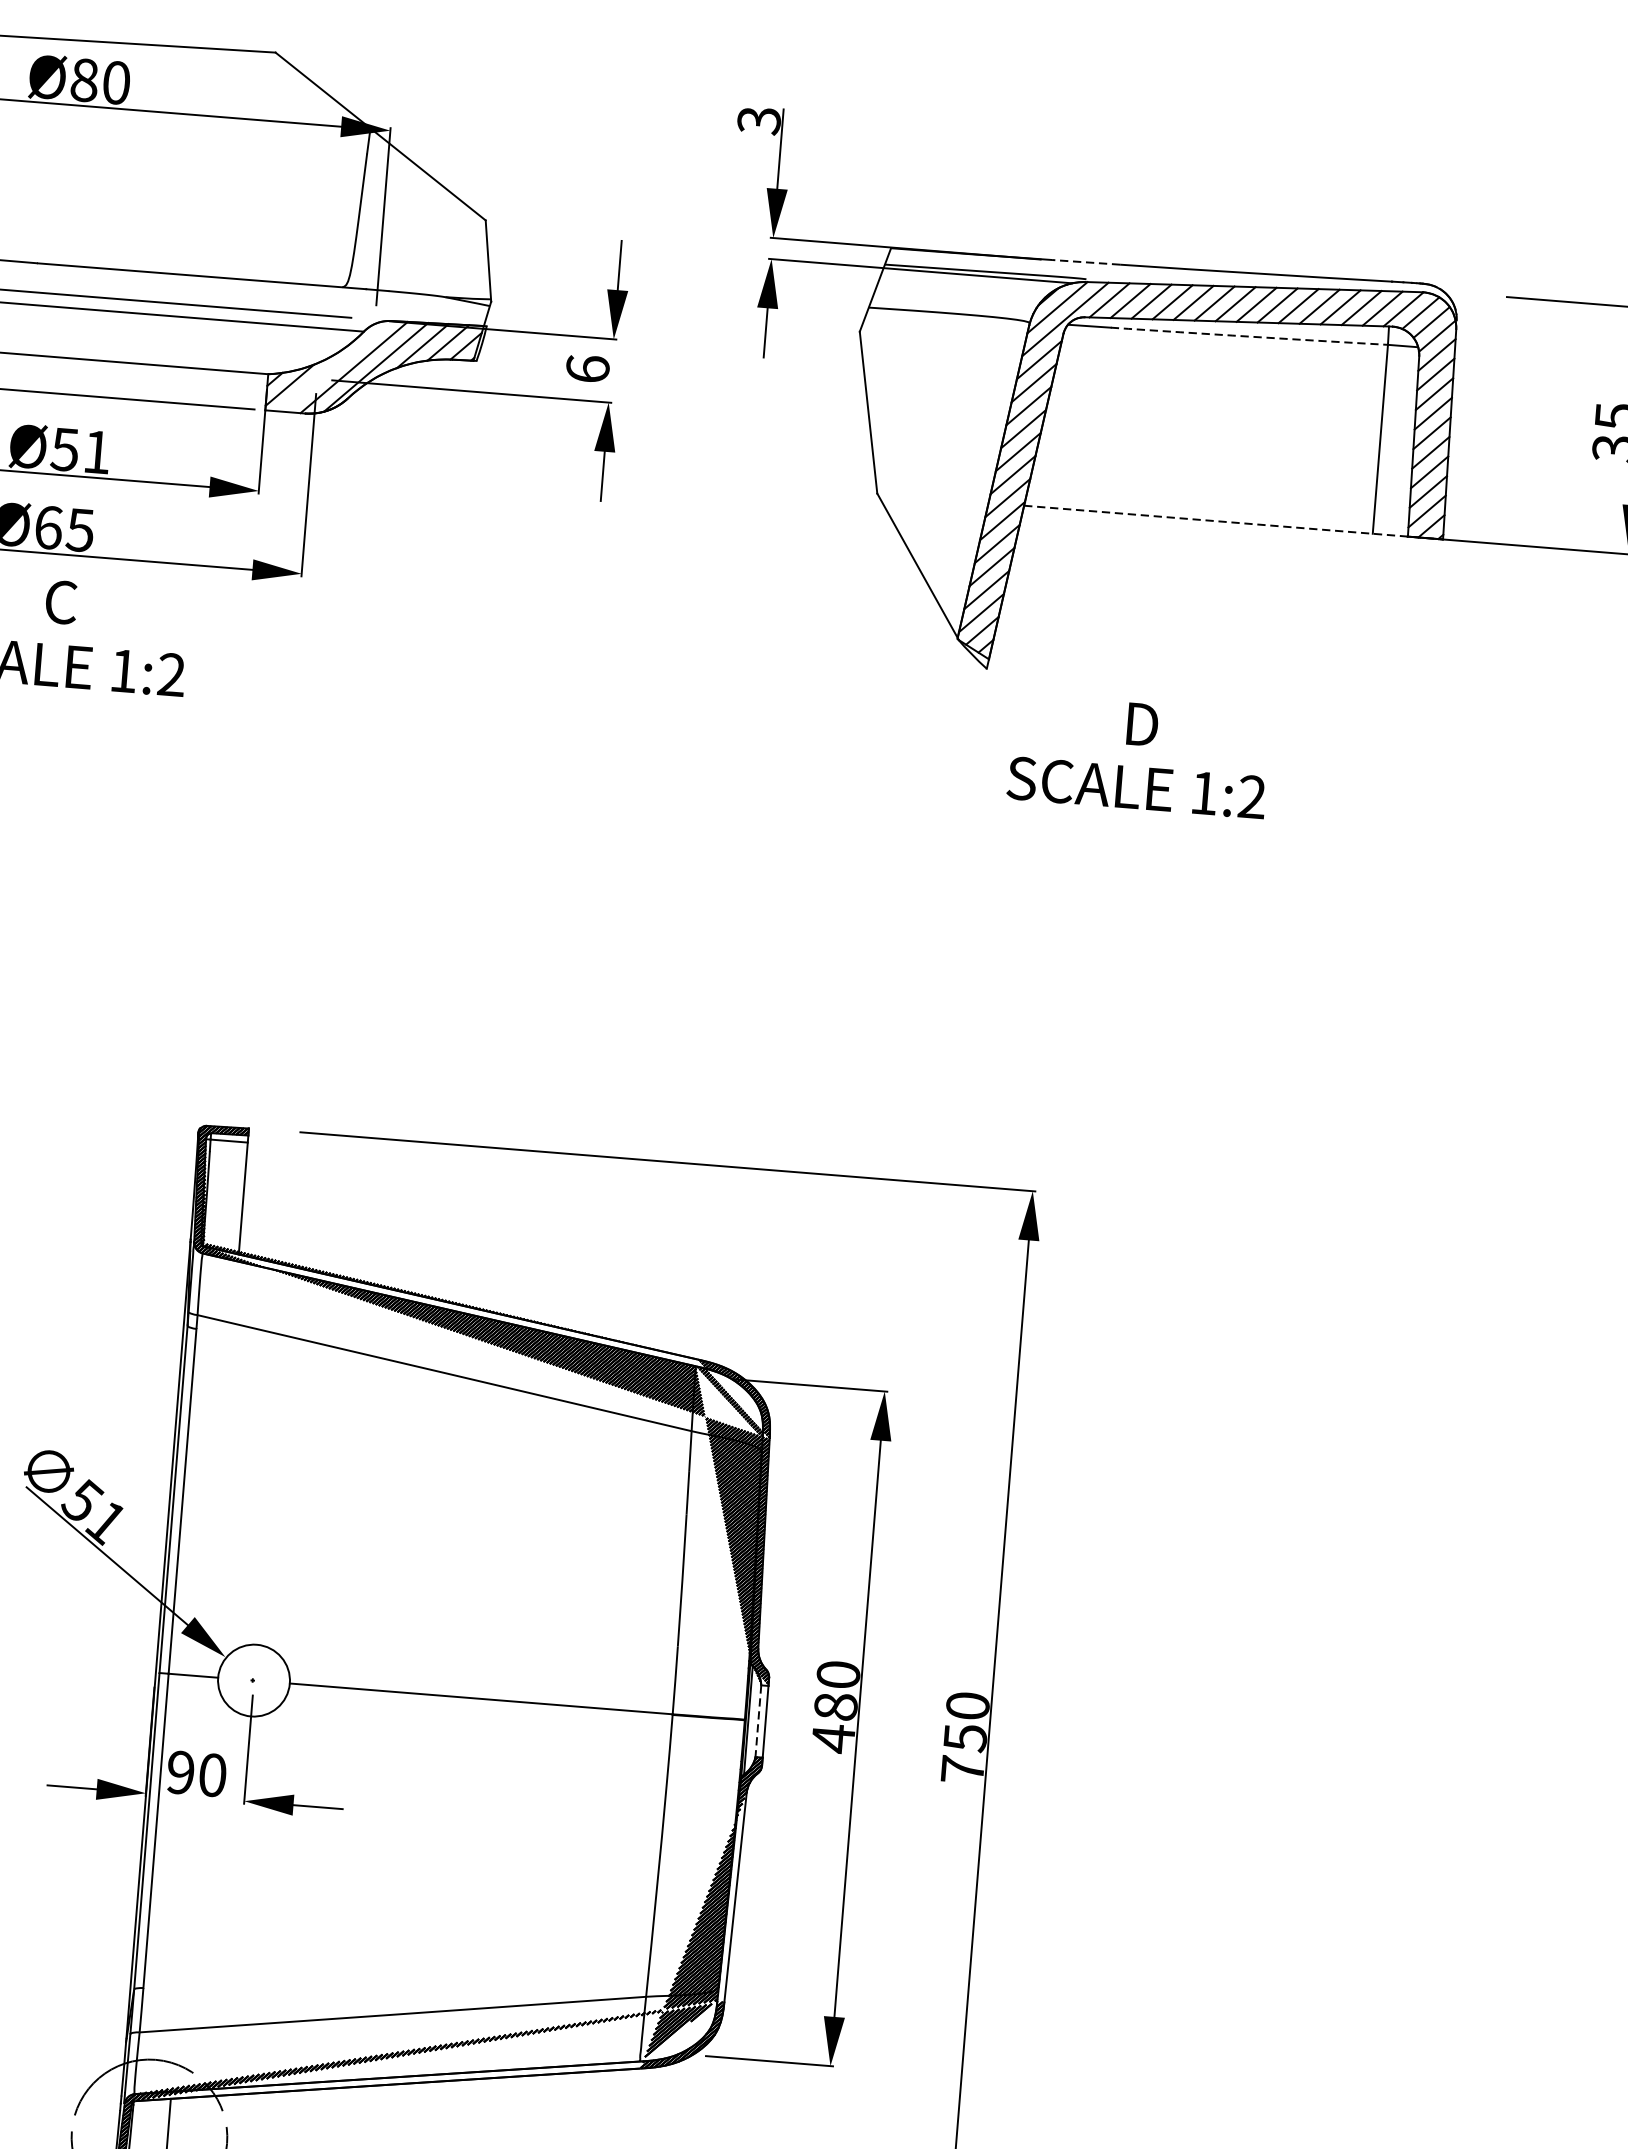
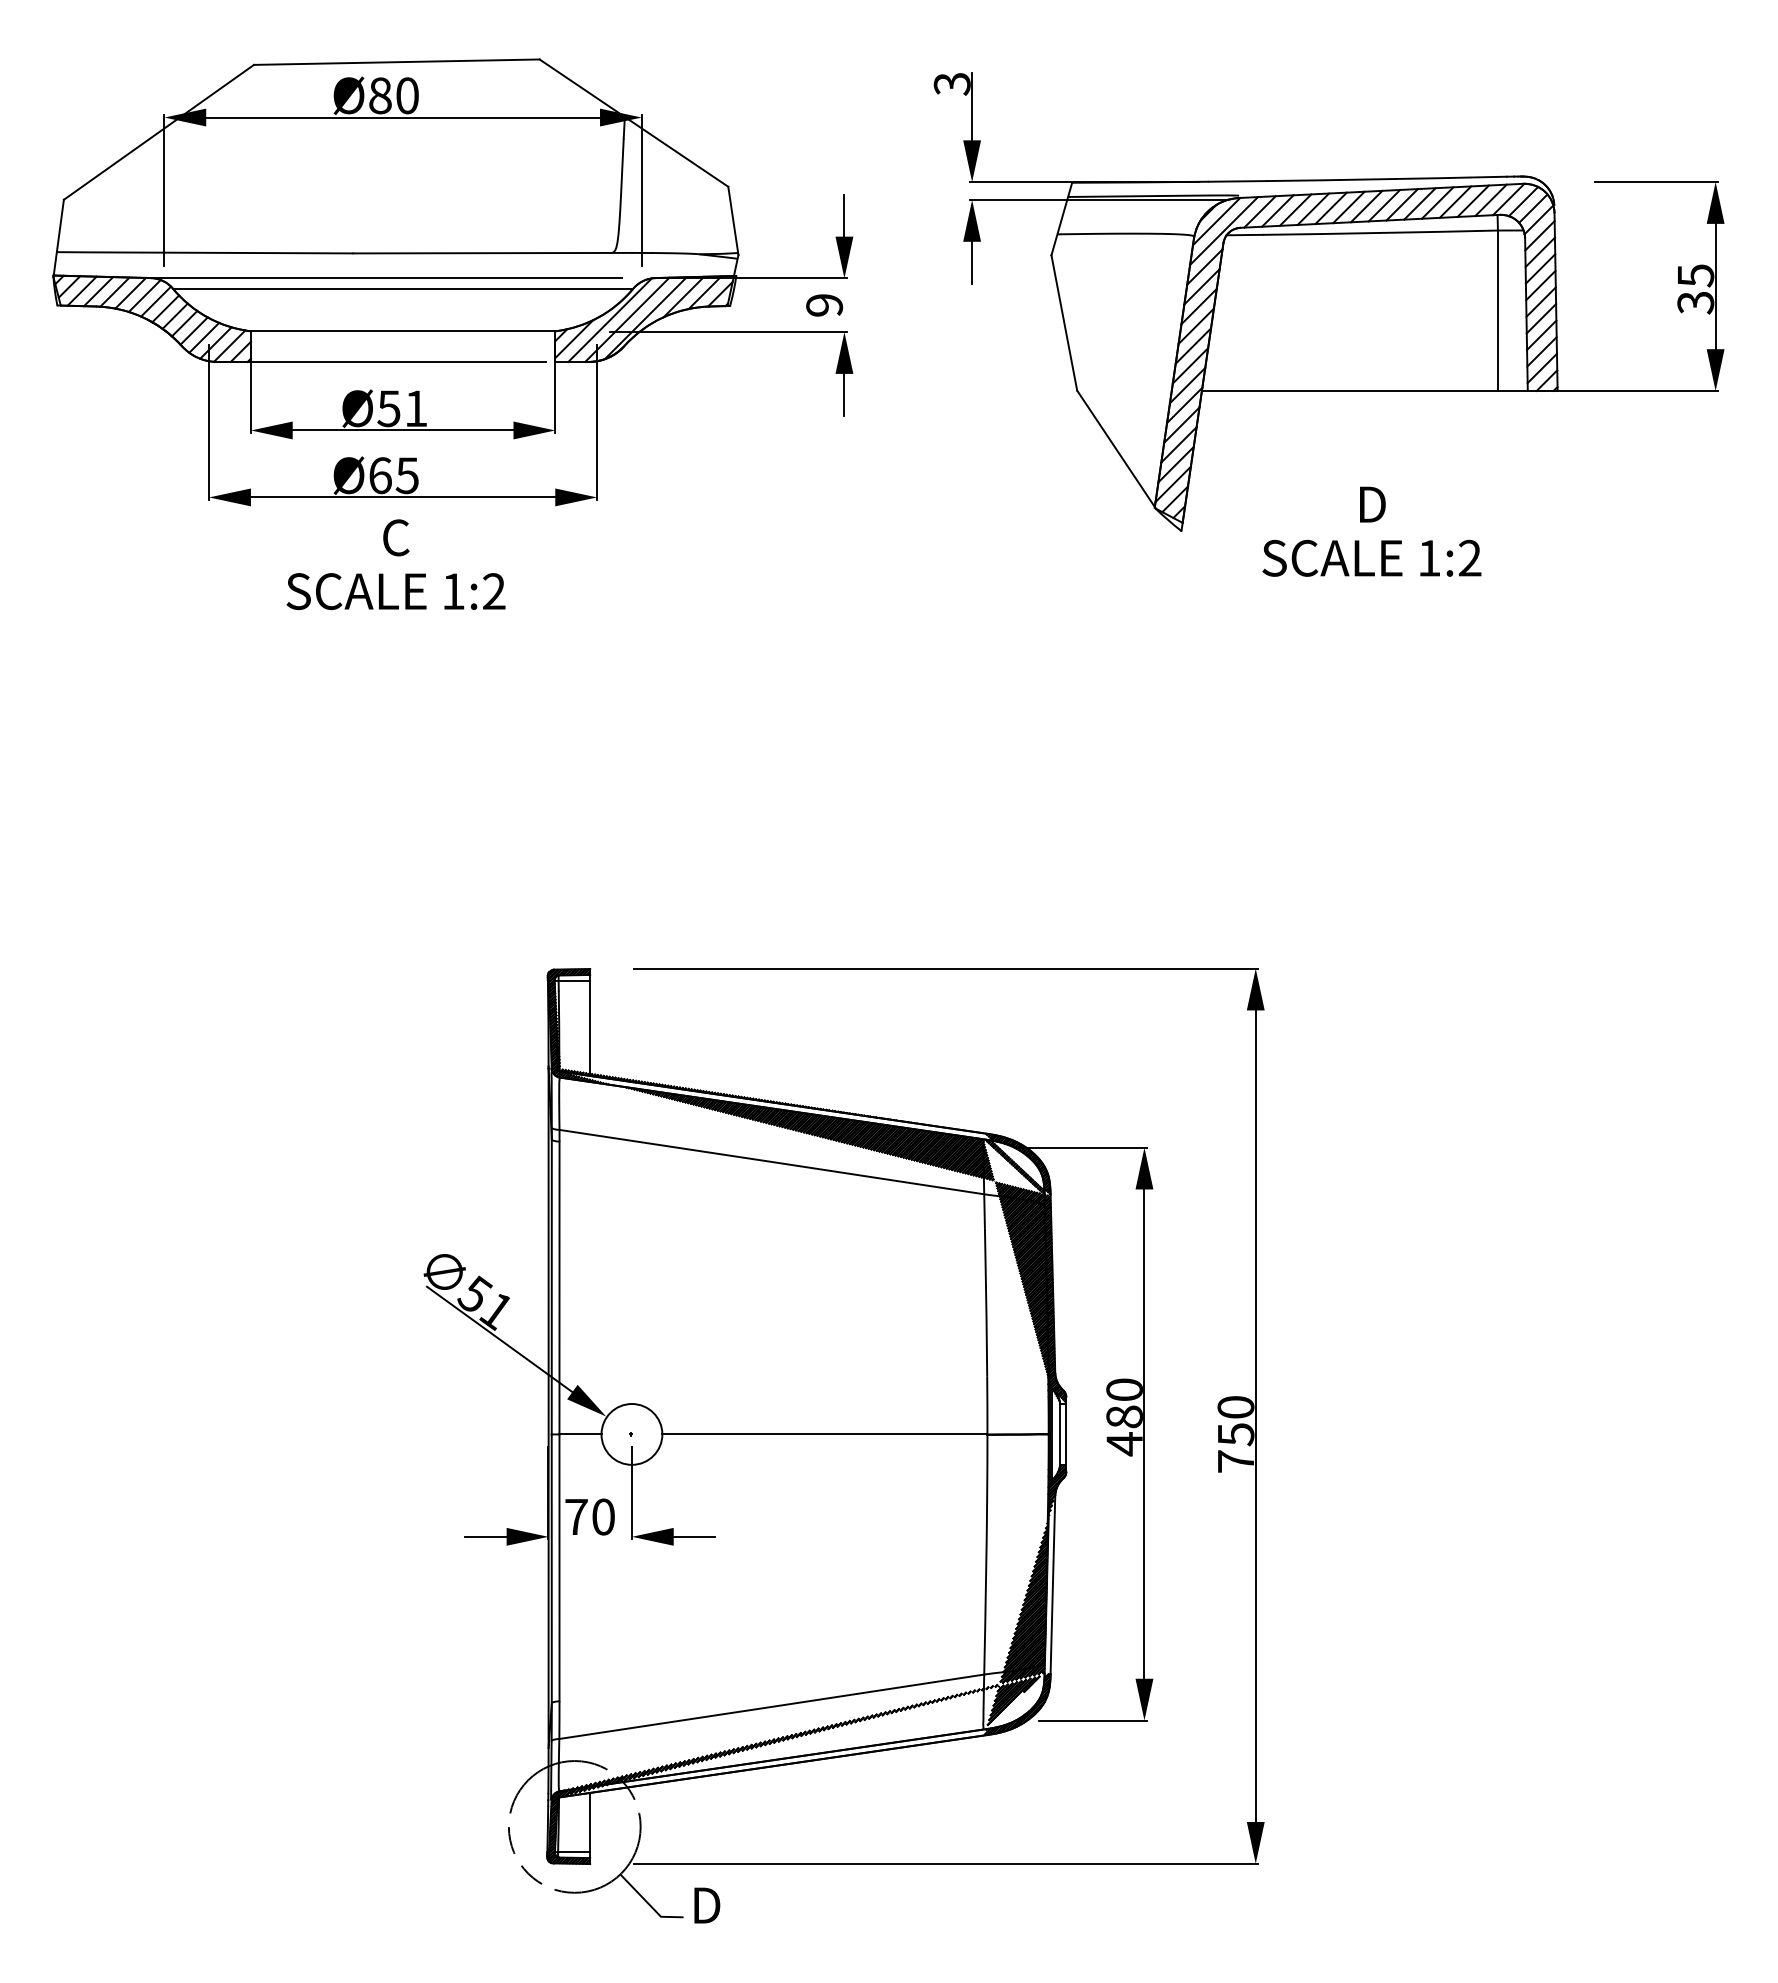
line: (1085, 262) -> (1237, 181), dashed -> solid
arc: (1249, 337) -> (1380, 233), dashed -> solid
line: (333, 365) -> (609, 319), added
text: (587, 368) -> (824, 304), 6 -> 9
line: (1233, 522) -> (1379, 390), dashed -> solid
text: (1138, 756) -> (1371, 531), moved
line: (758, 1721) -> (1060, 1434), dashed -> solid
text: (180, 1772) -> (576, 1516), 90 -> 70

